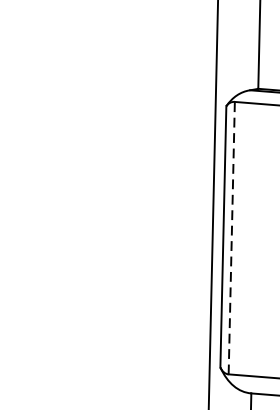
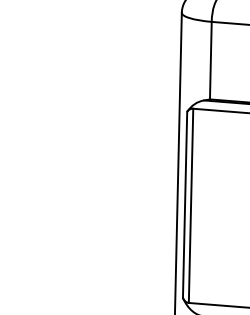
line: (232, 237) -> (191, 205), dashed -> solid

